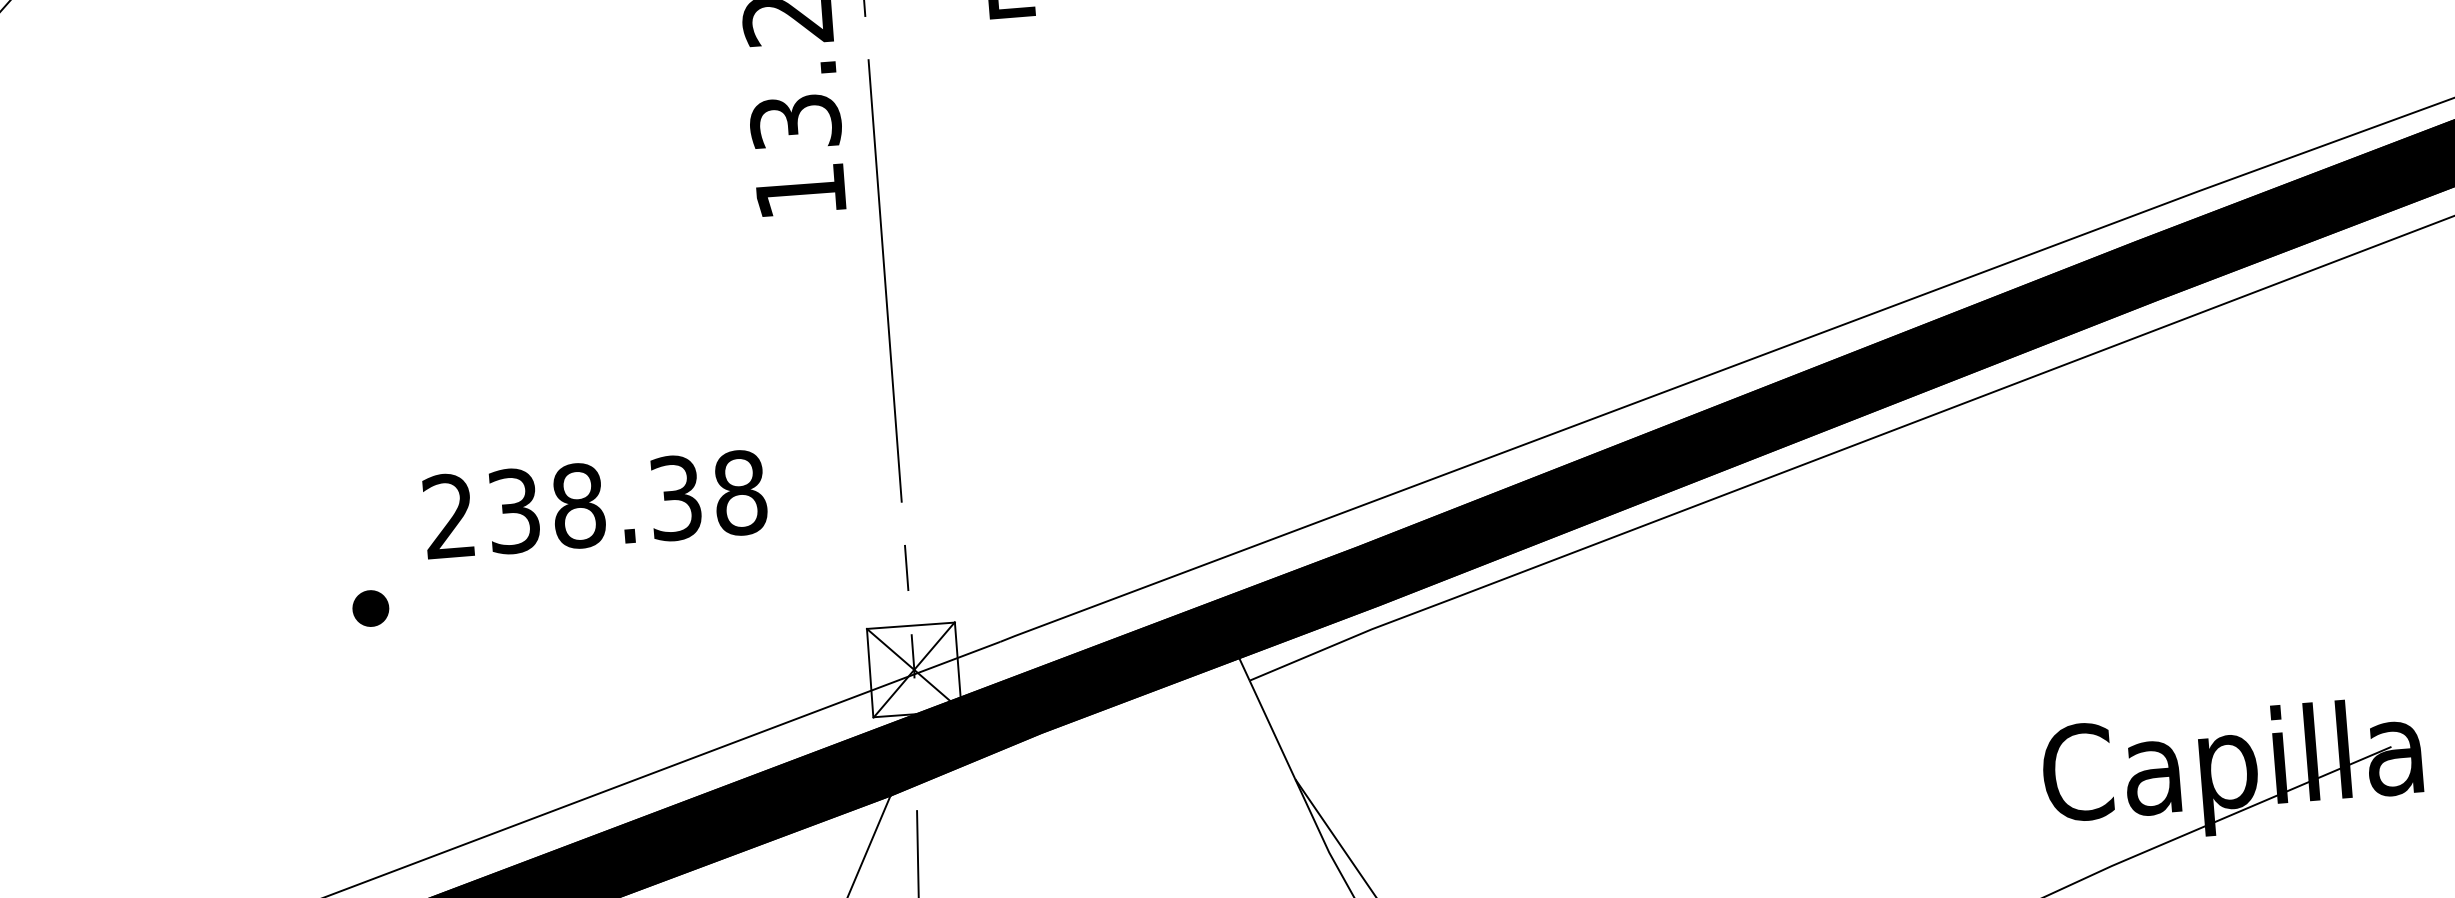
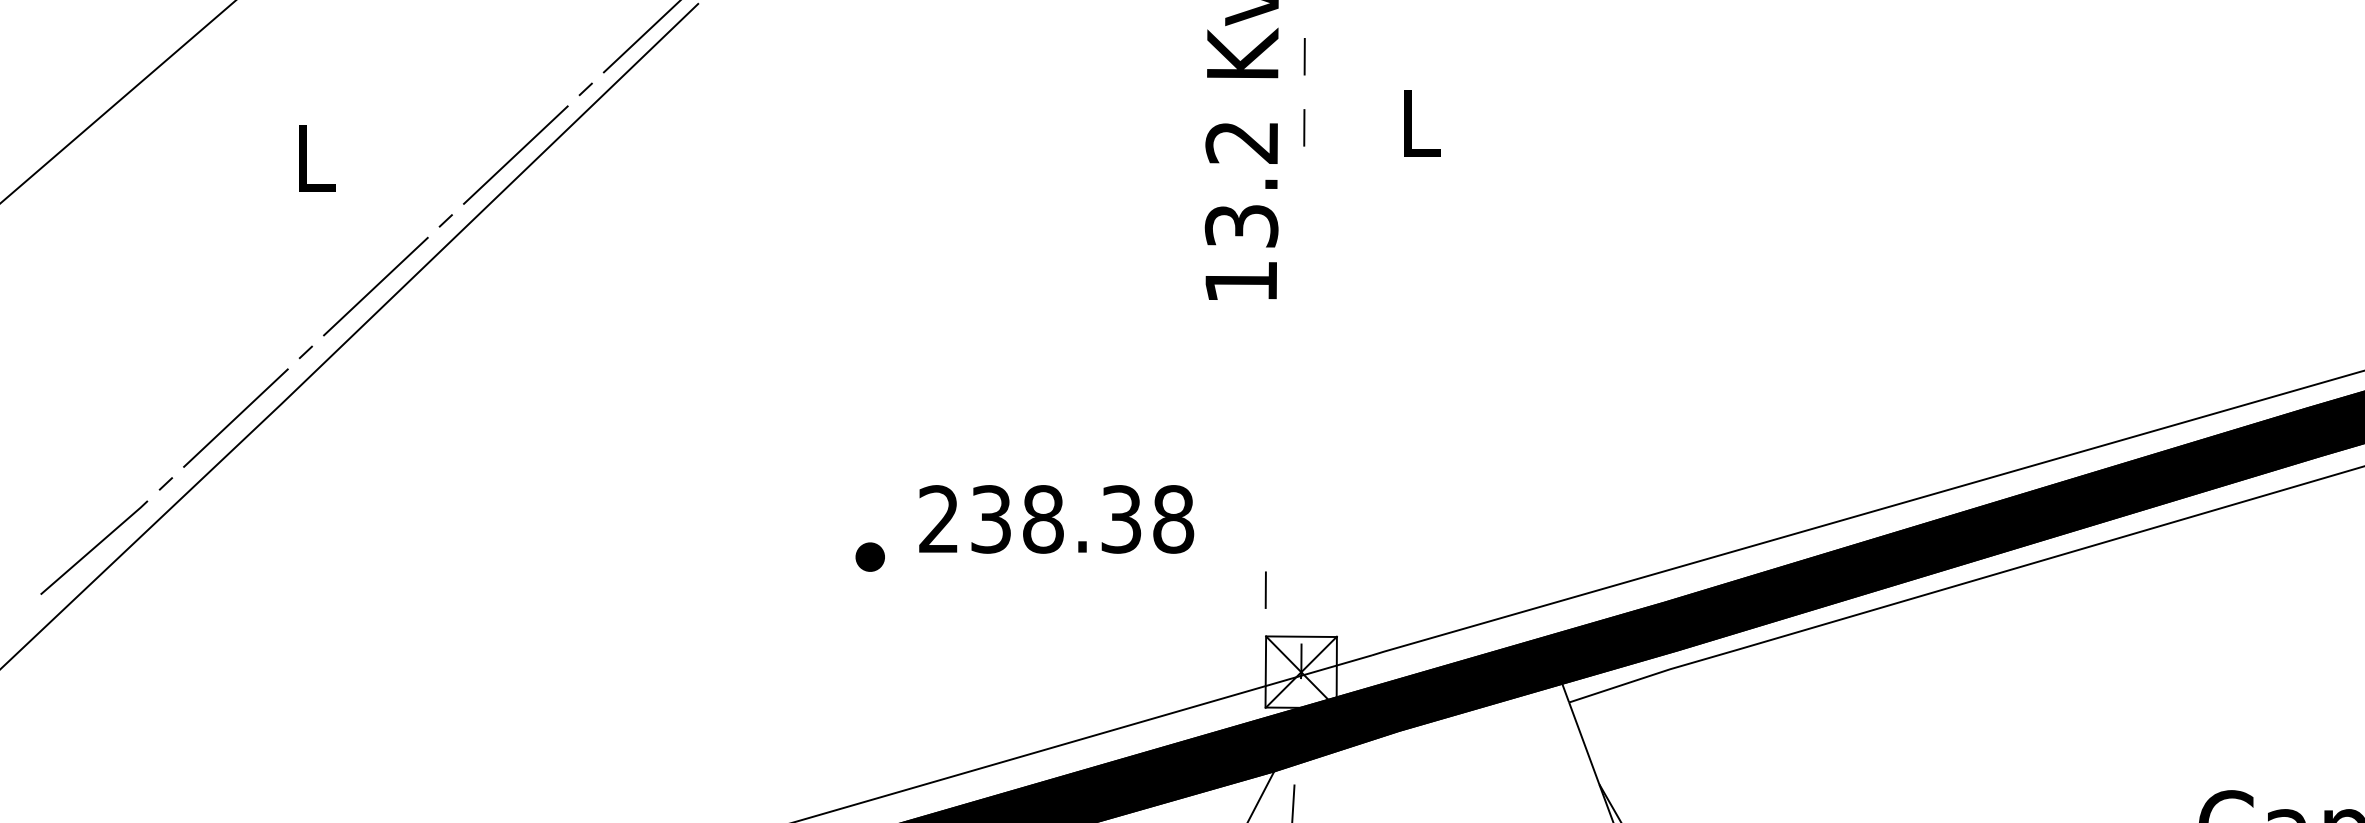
line: (885, 280) -> (1303, 358), removed
line: (906, 567) -> (1265, 589), moved
part: (369, 607) -> (869, 556), moved

